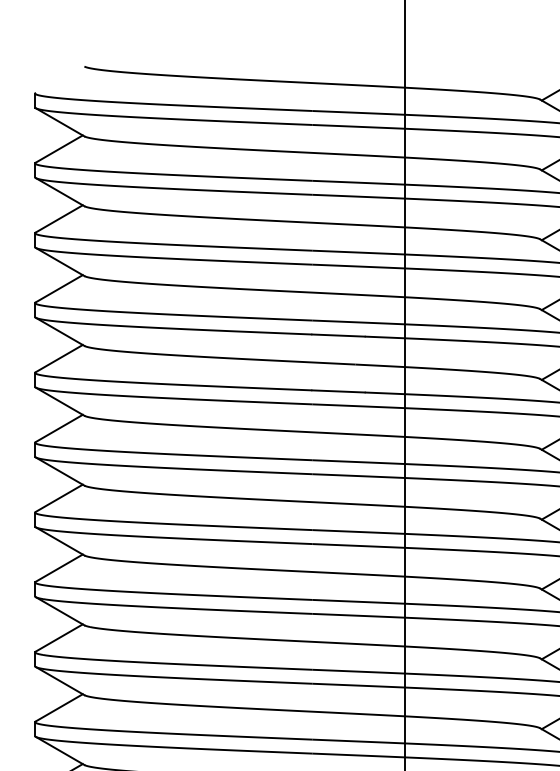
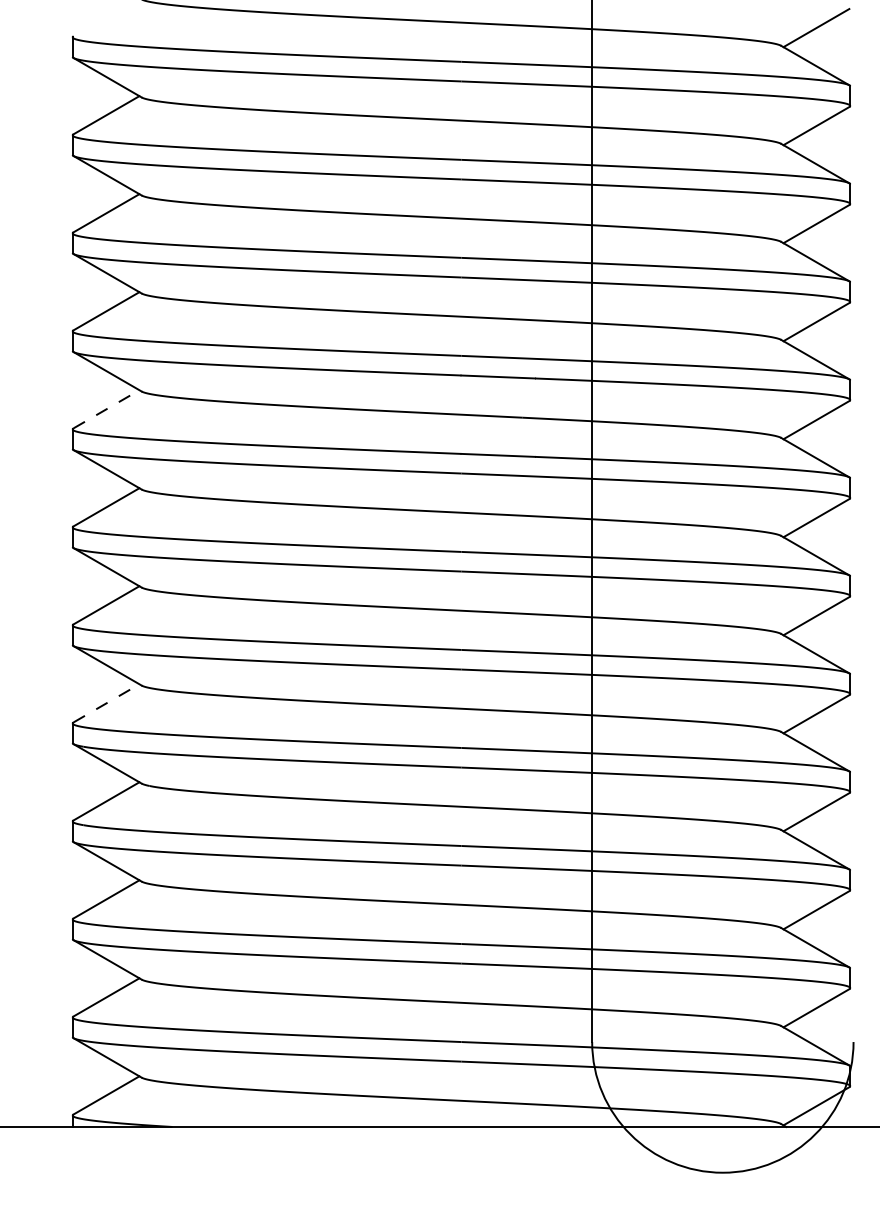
line: (59, 358) -> (106, 409), solid -> dashed
line: (59, 568) -> (106, 703), solid -> dashed

